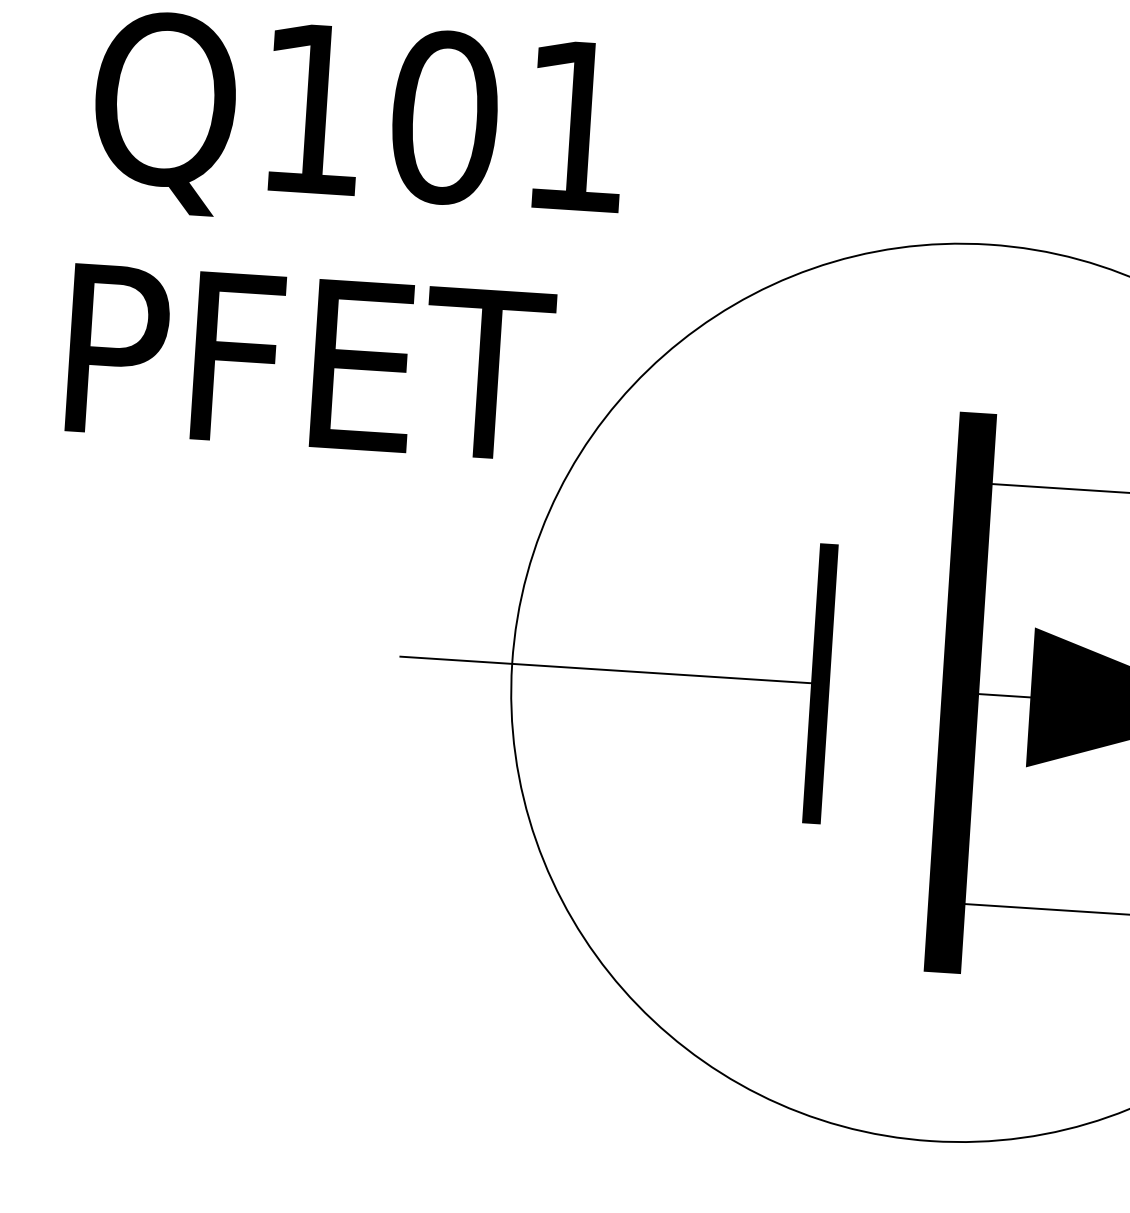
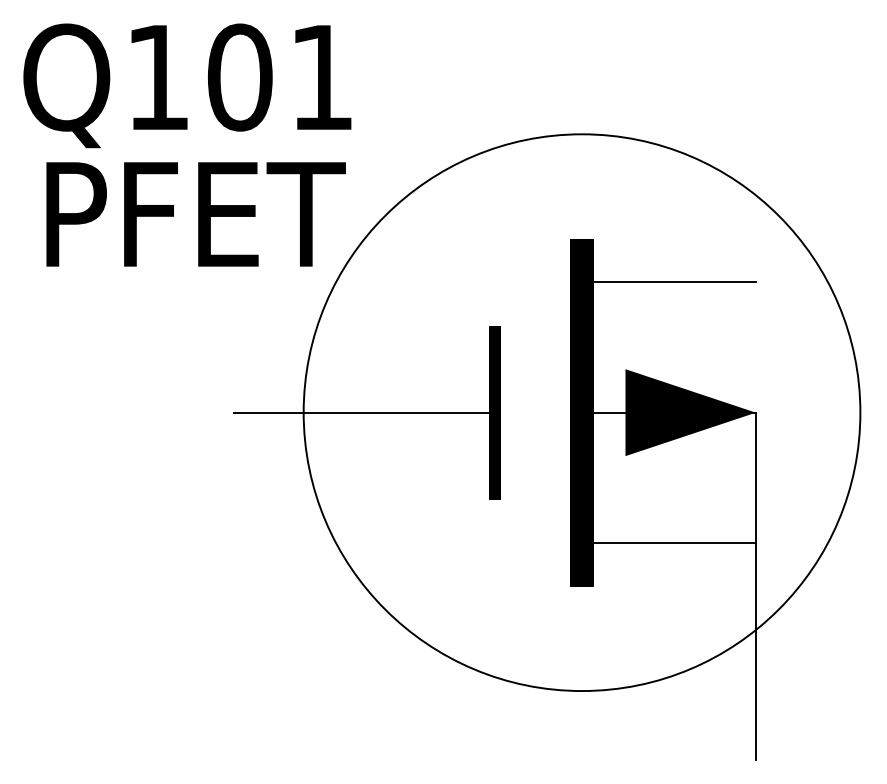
text: (309, 362) -> (195, 214), moved

